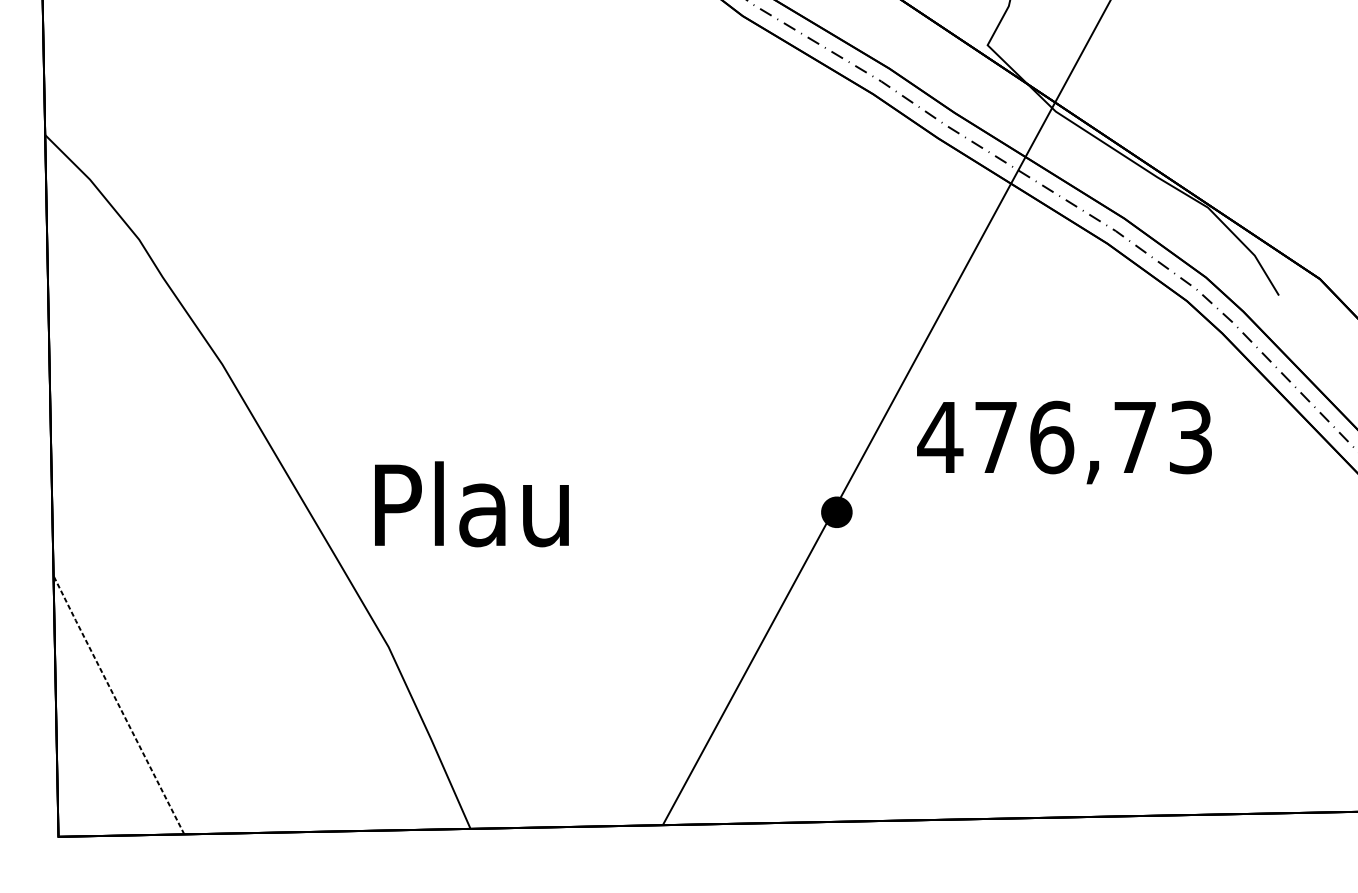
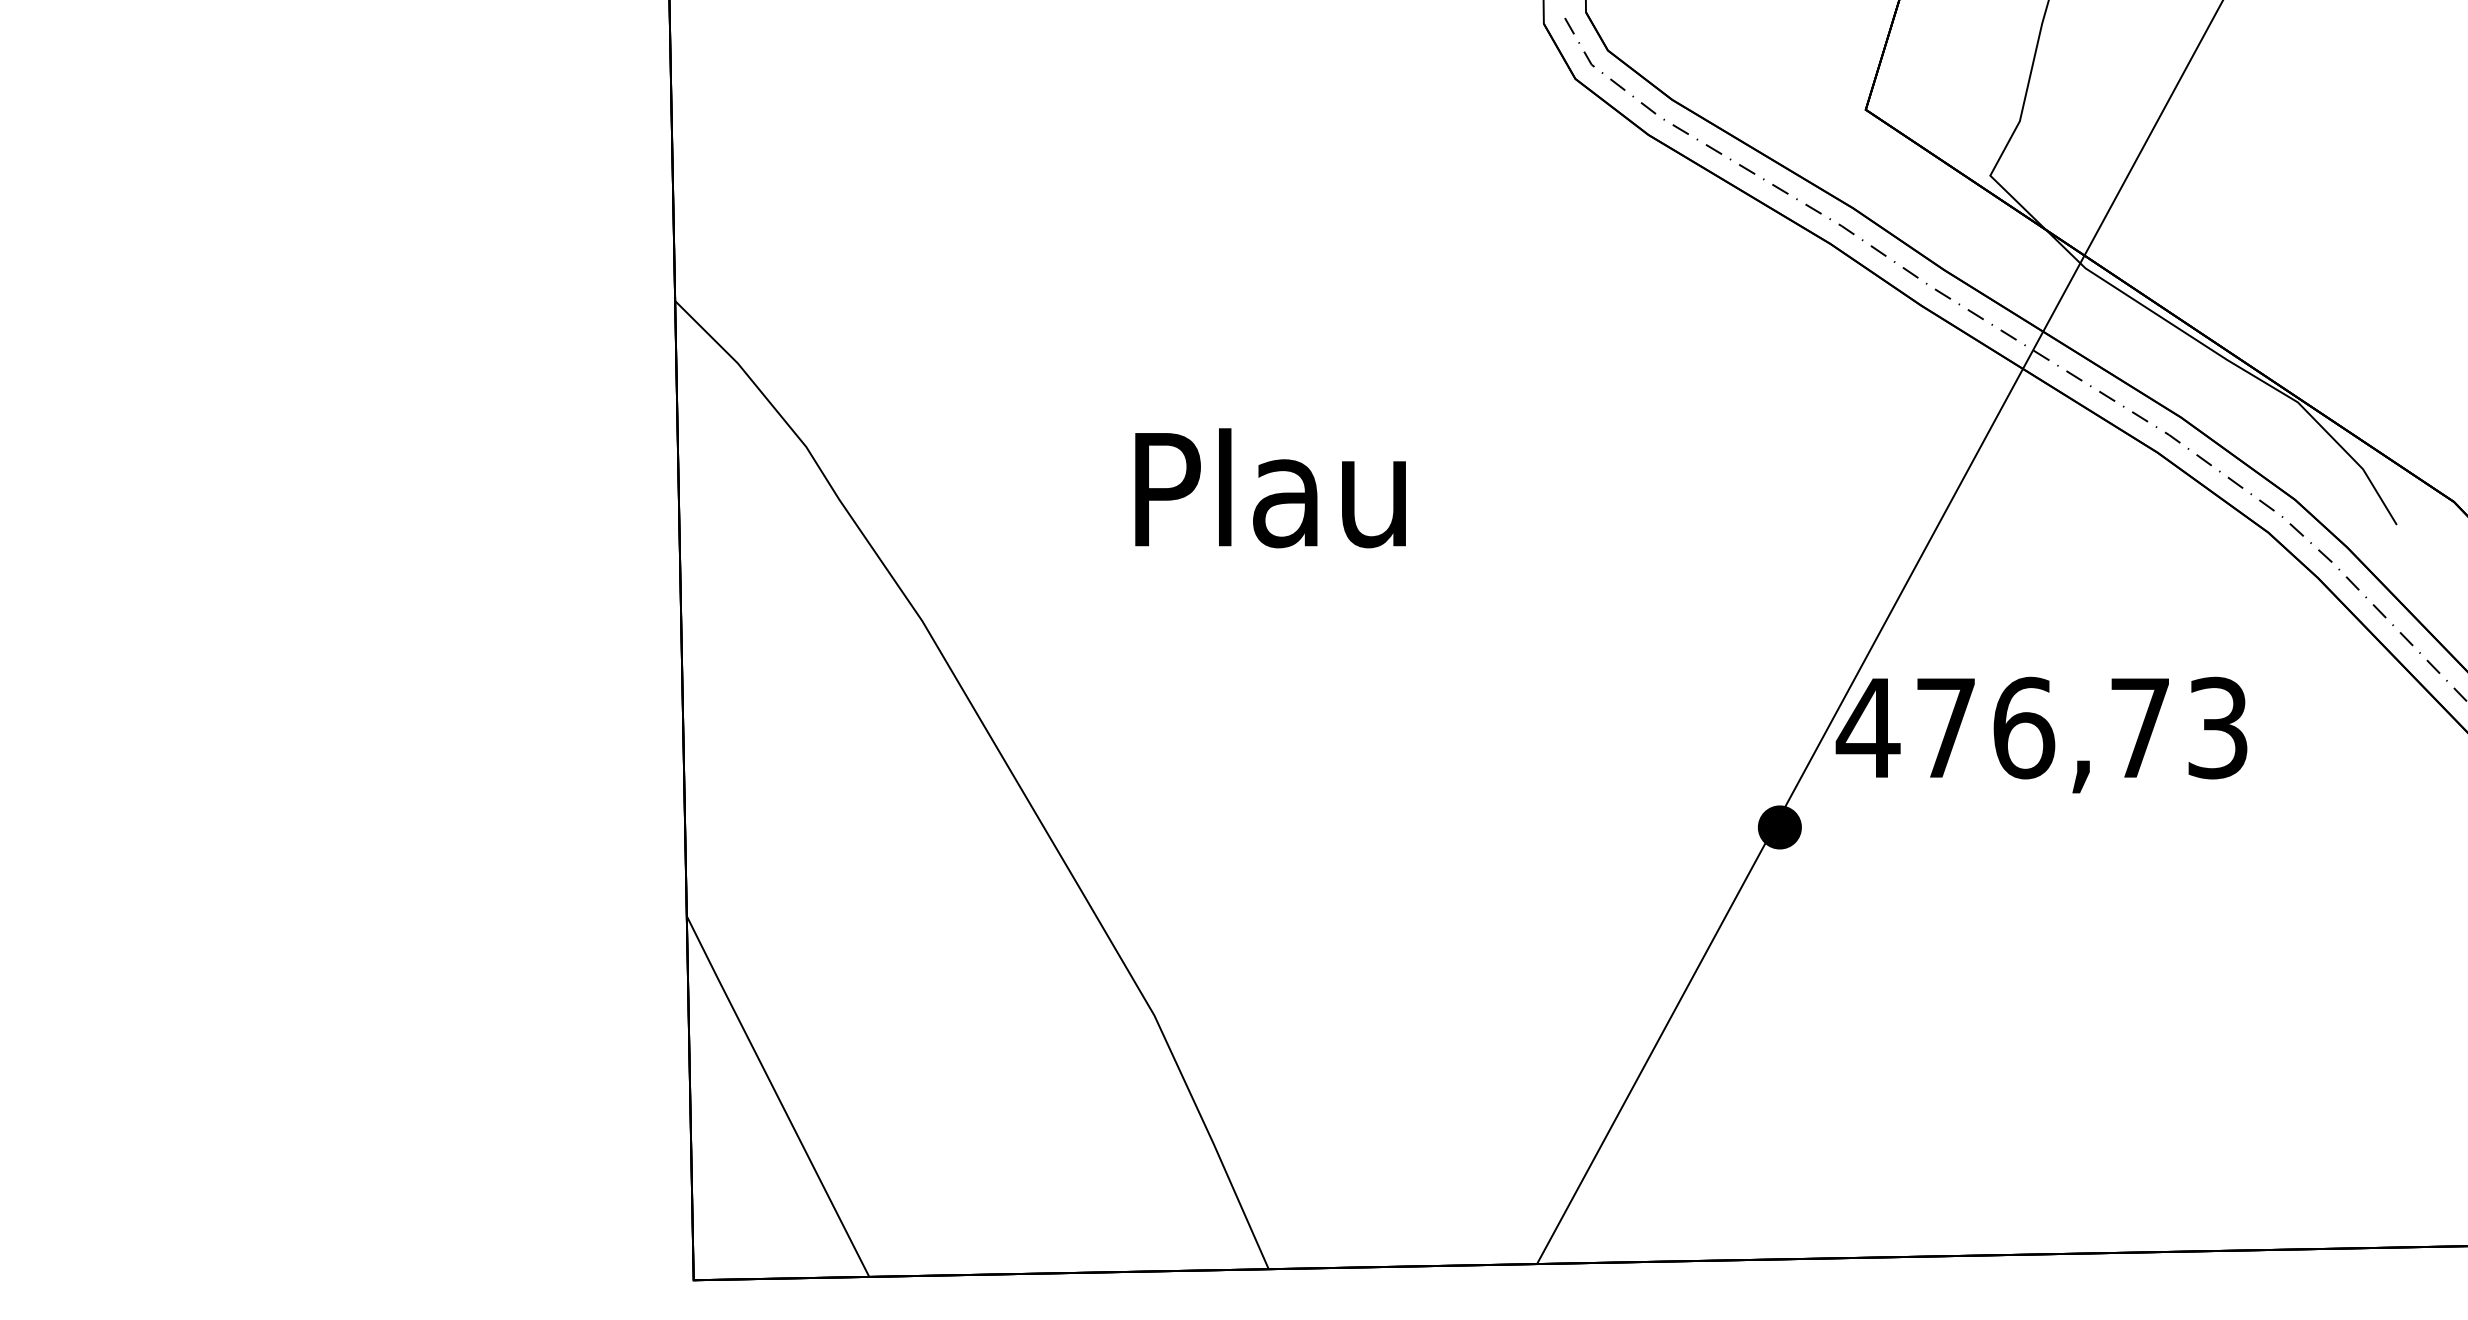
text: (1064, 442) -> (2041, 734), moved
text: (471, 504) -> (1270, 488), moved
line: (118, 705) -> (777, 1096), dashed -> solid

